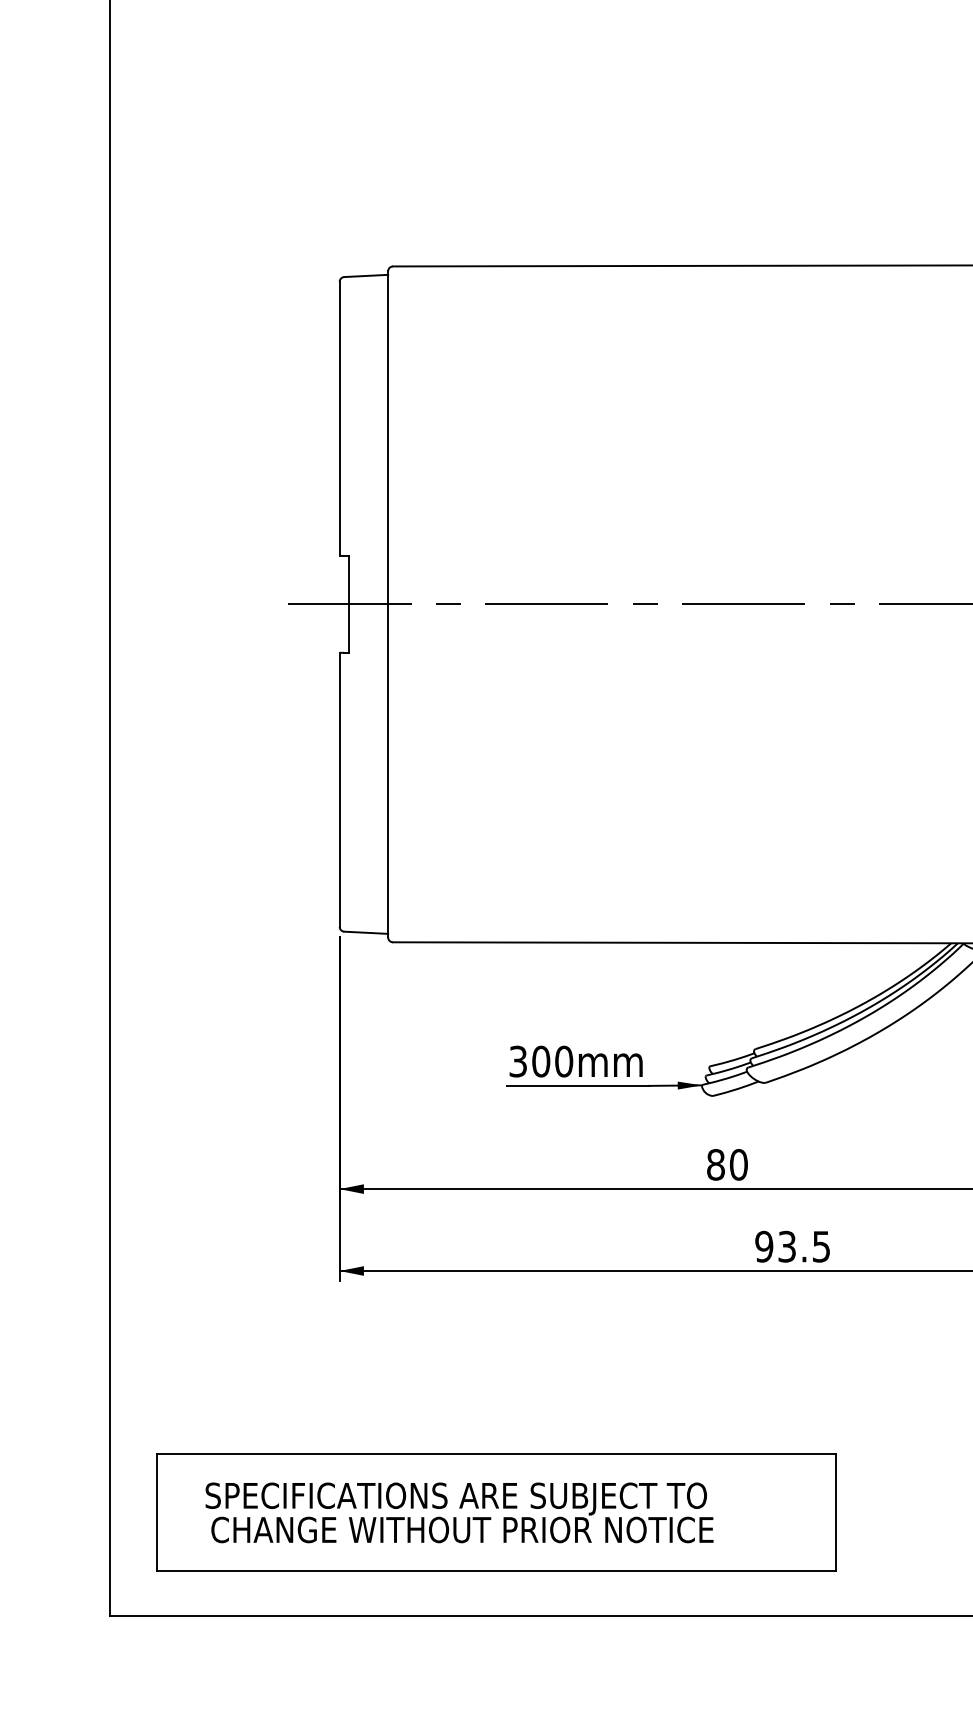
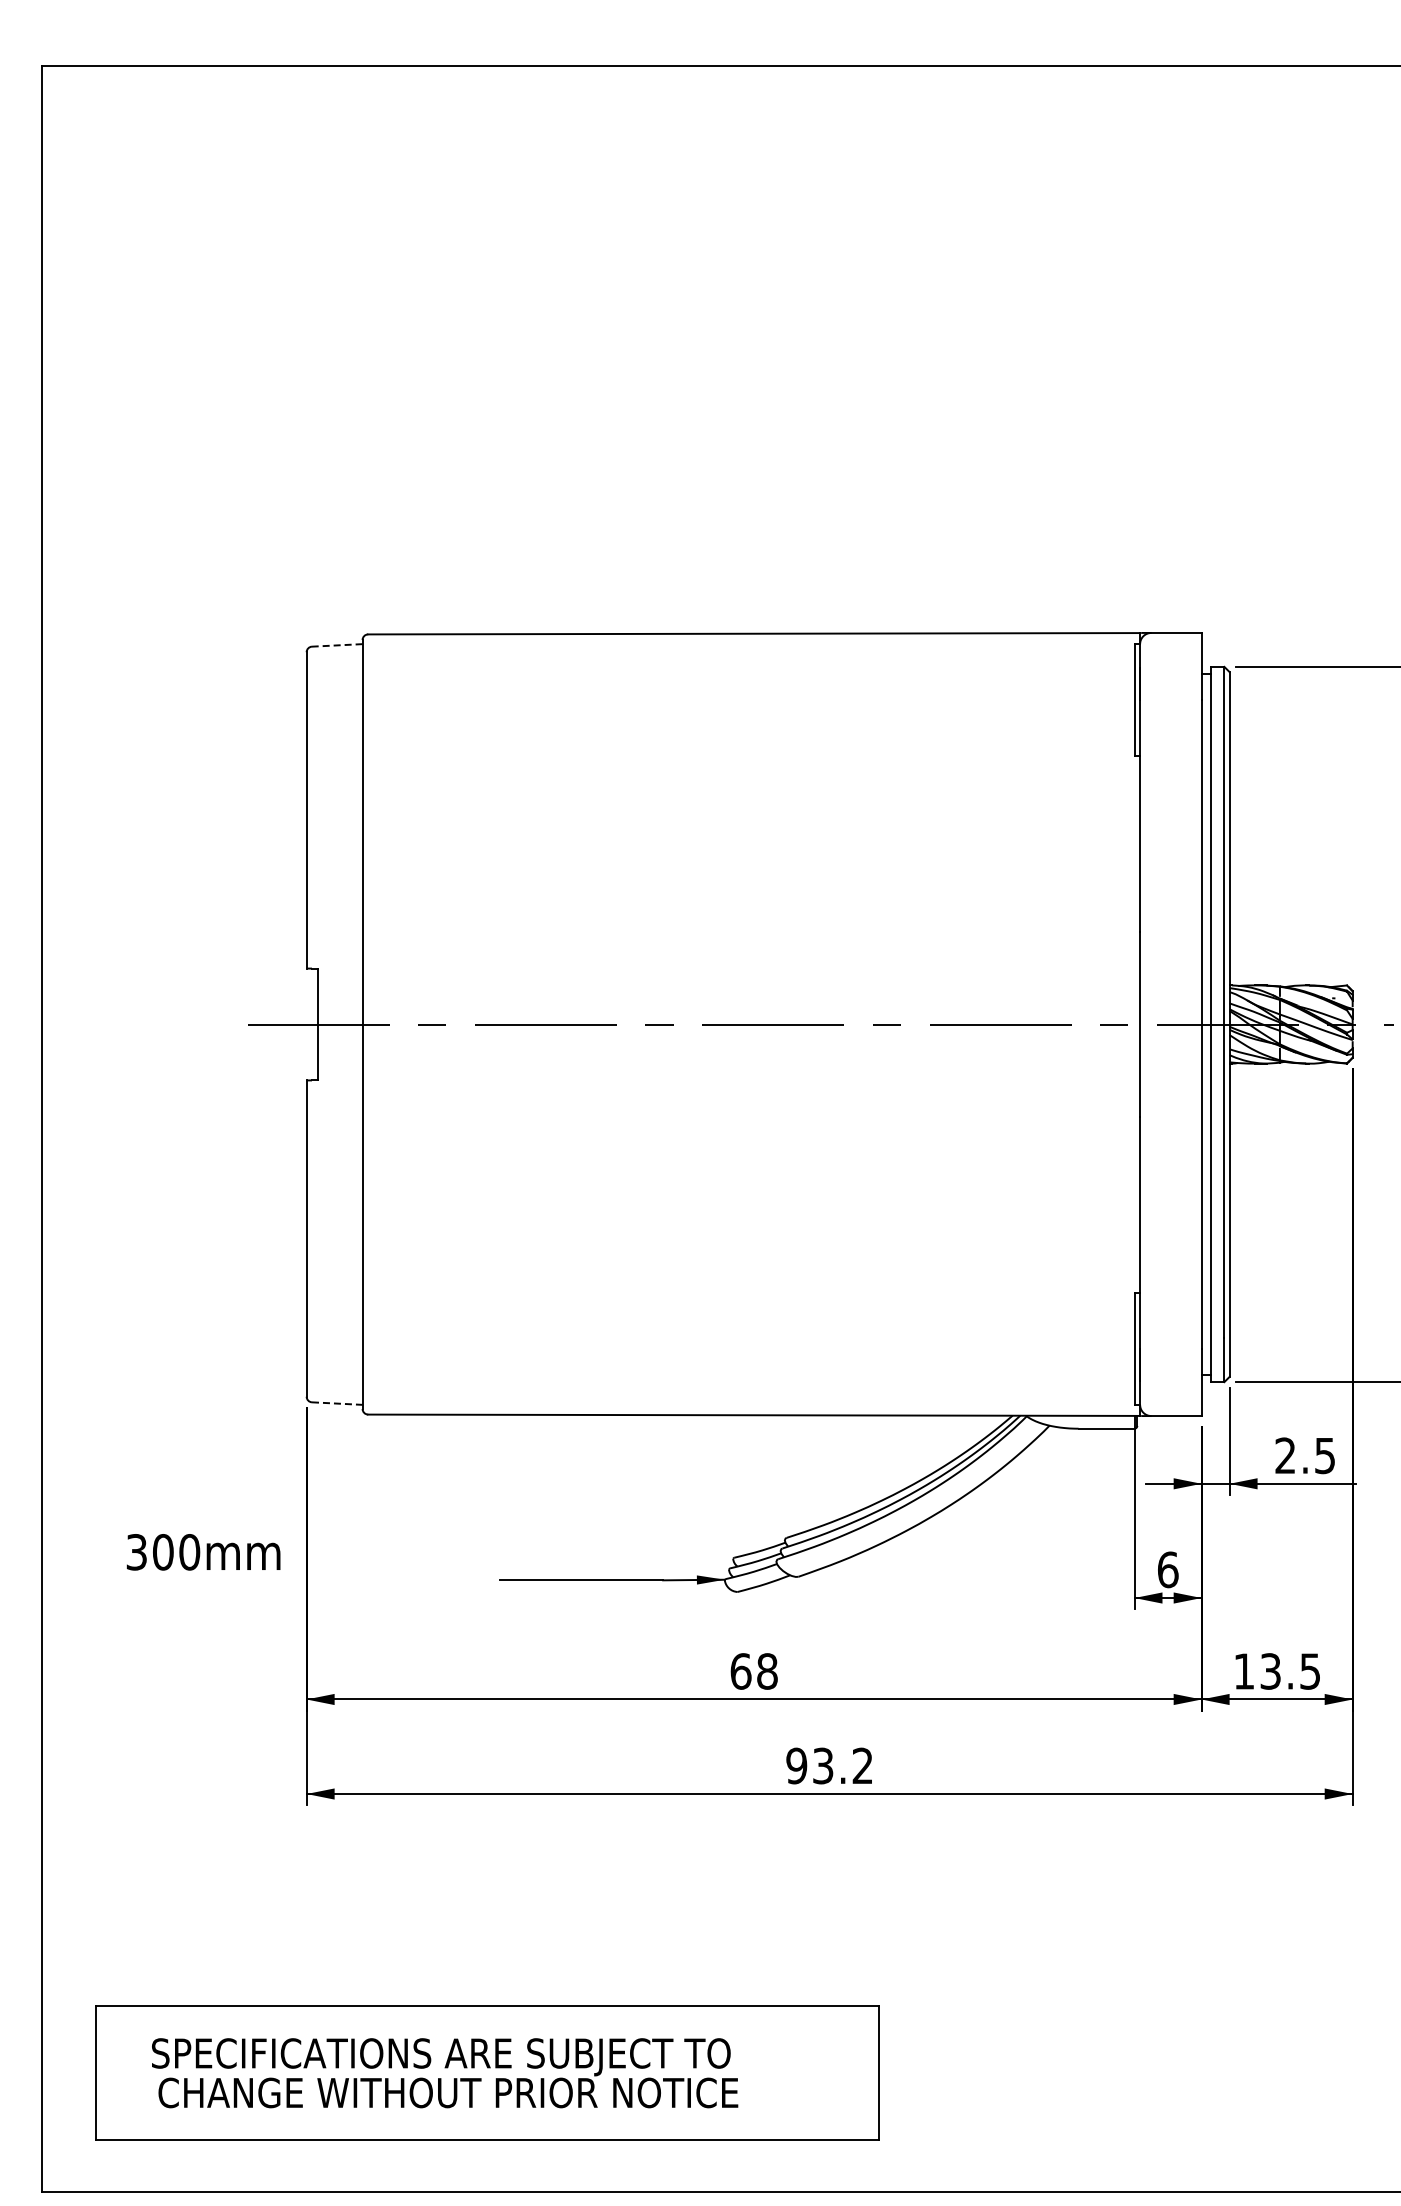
line: (365, 276) -> (336, 645), solid -> dashed
line: (366, 932) -> (337, 1403), solid -> dashed
text: (576, 1061) -> (203, 1552), moved
text: (726, 1164) -> (753, 1671), 80 -> 68
text: (821, 1246) -> (862, 1765), 93.5 -> 93.2

